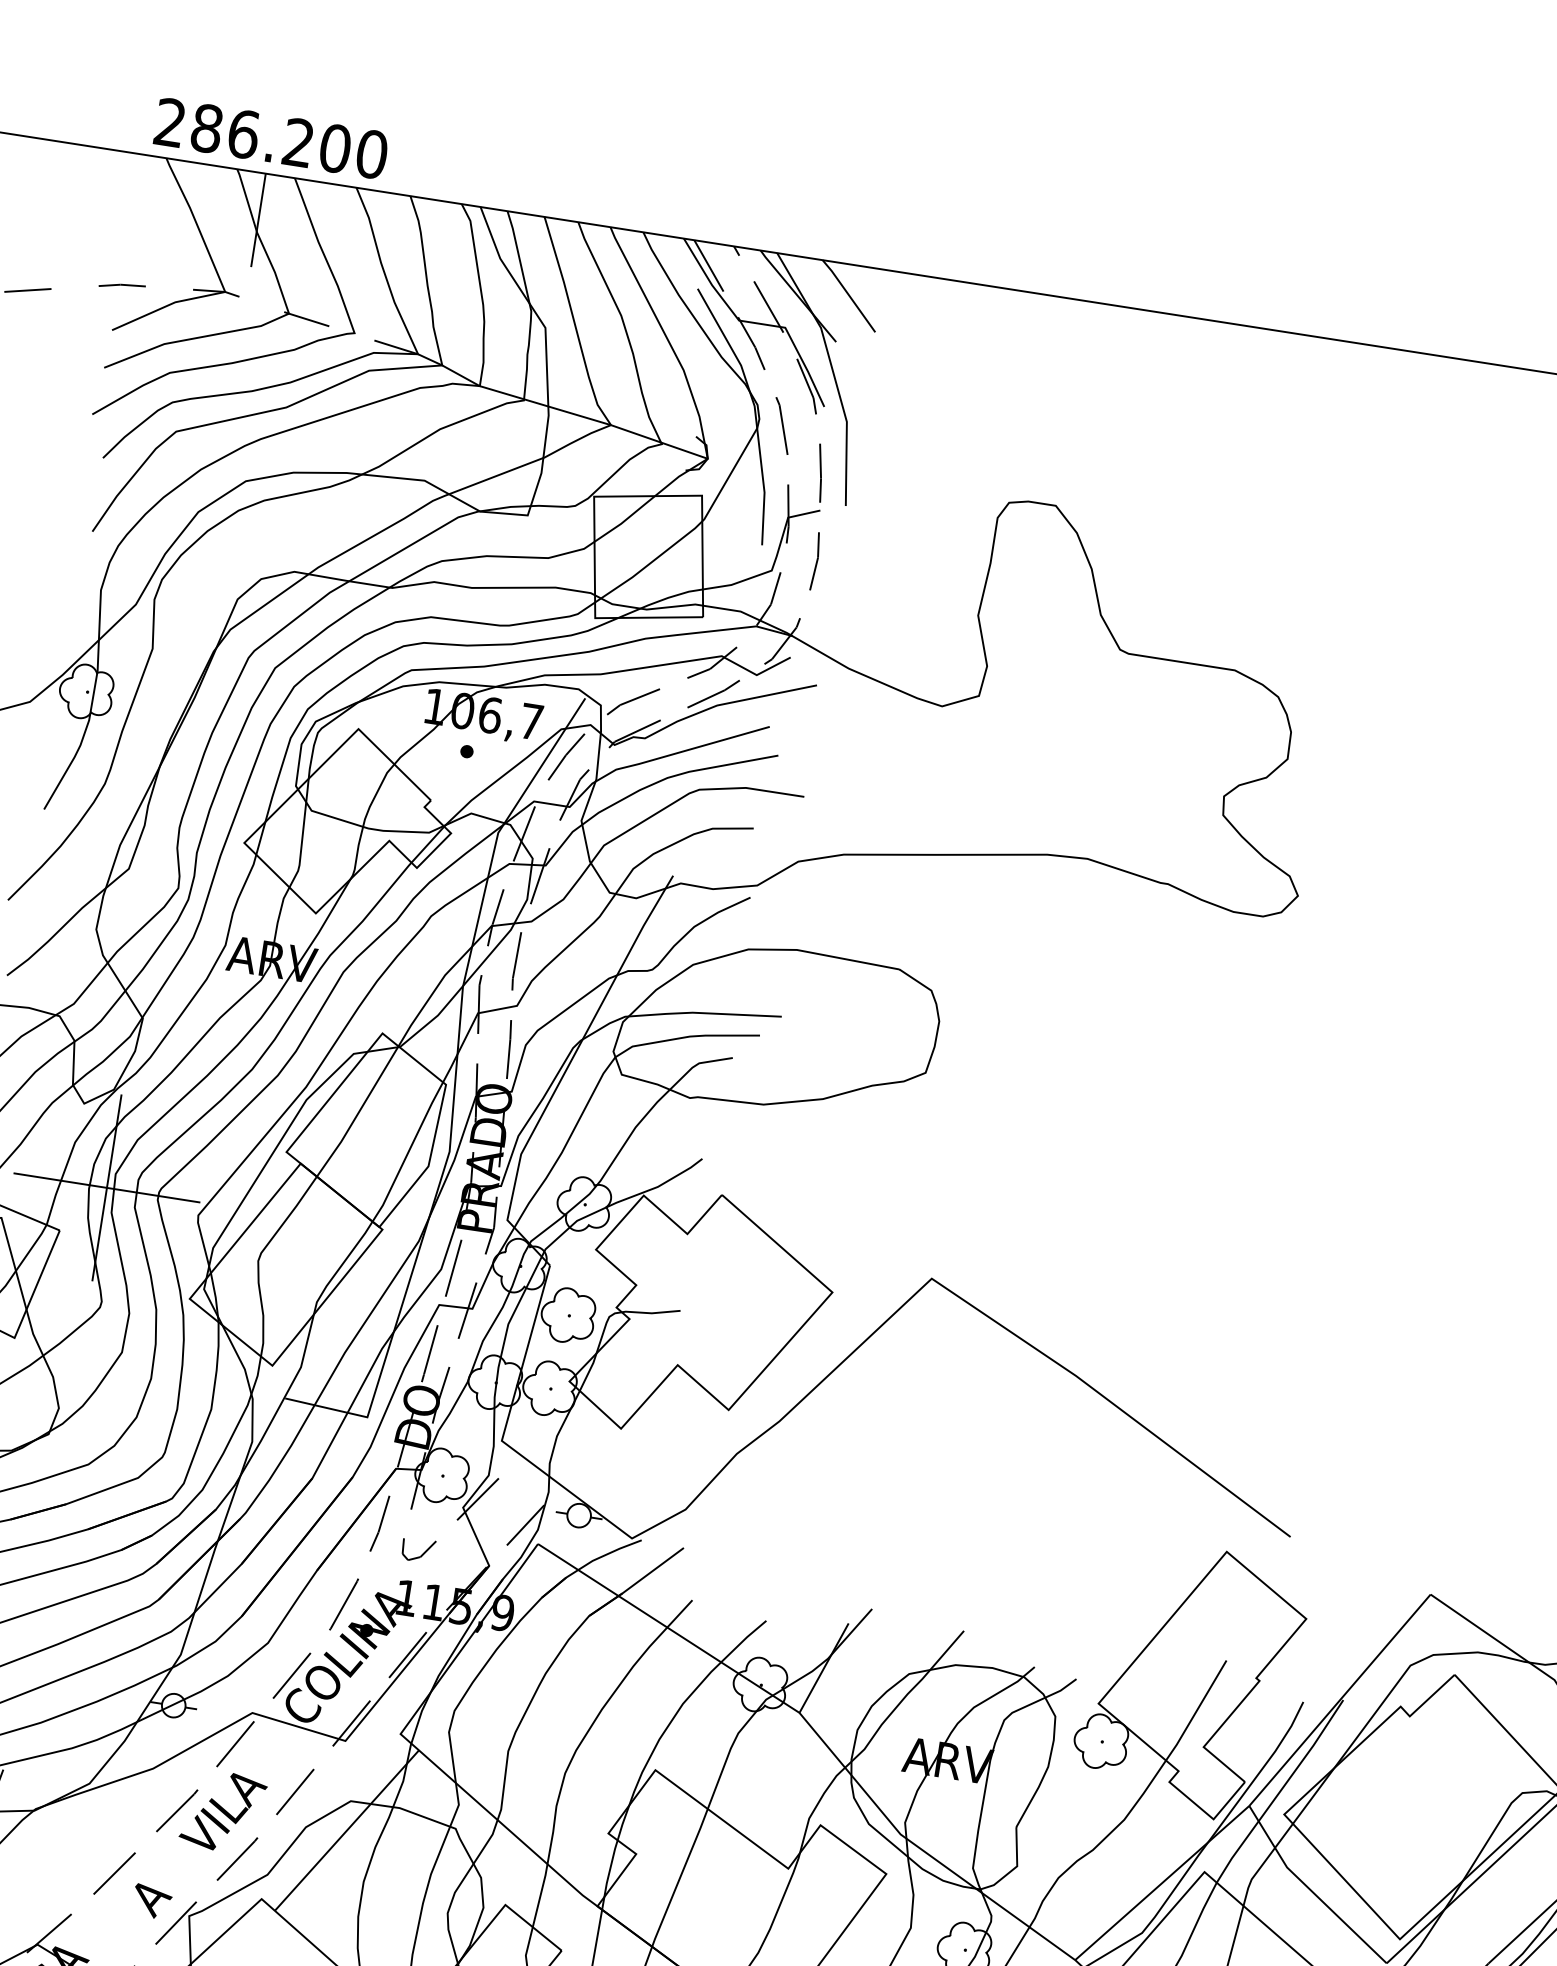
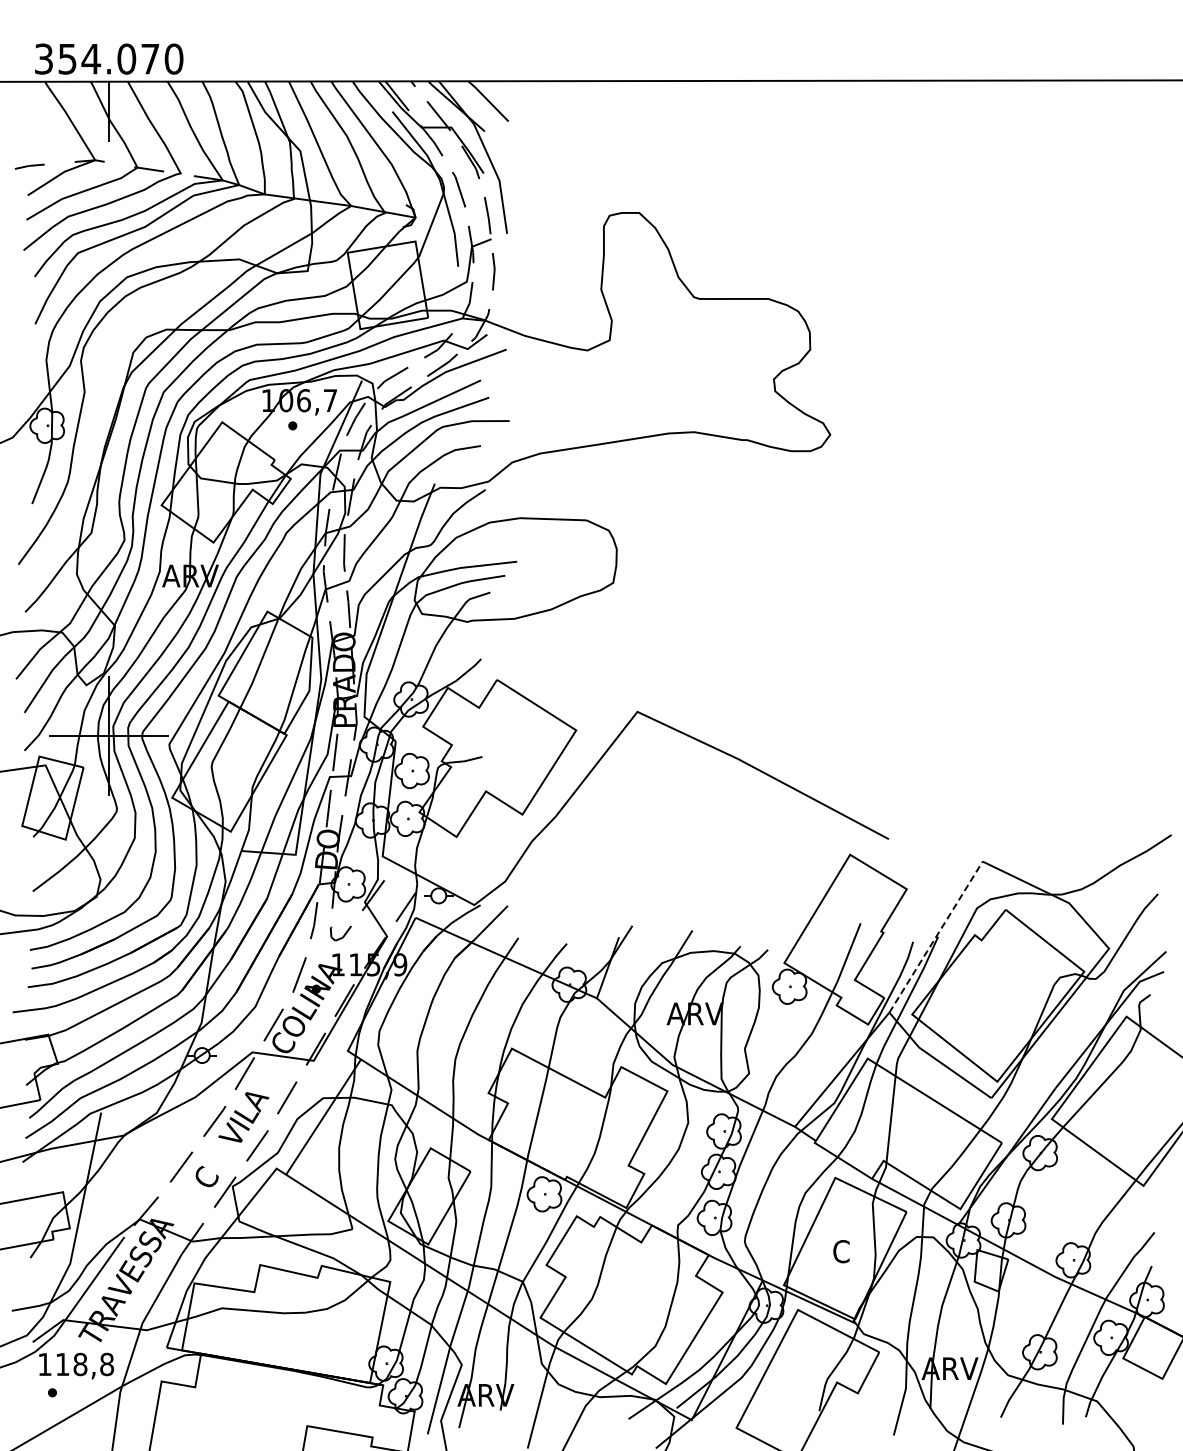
text: (253, 134) -> (97, 58), 286.200 -> 354.070
line: (1340, 1700) -> (936, 937), solid -> dashed
text: (152, 1897) -> (207, 1178), A -> C

